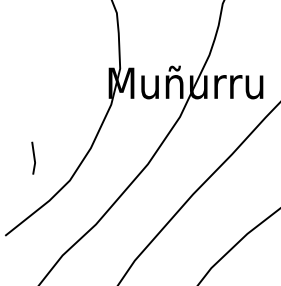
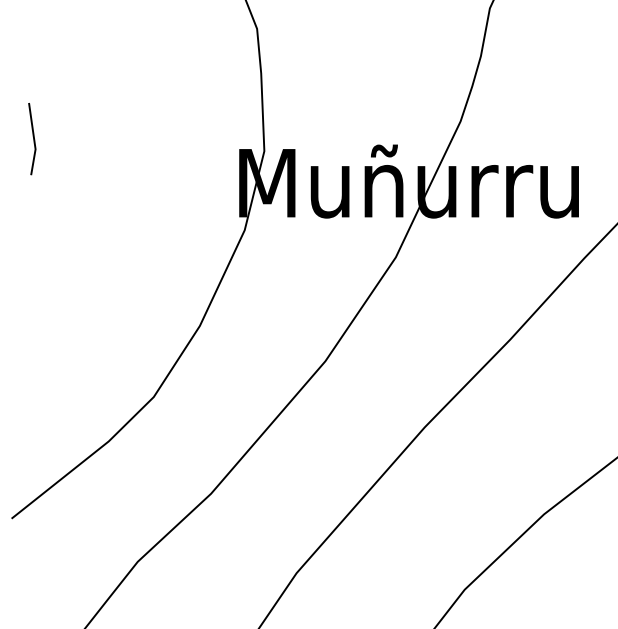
line: (33, 157) -> (31, 137), moved

